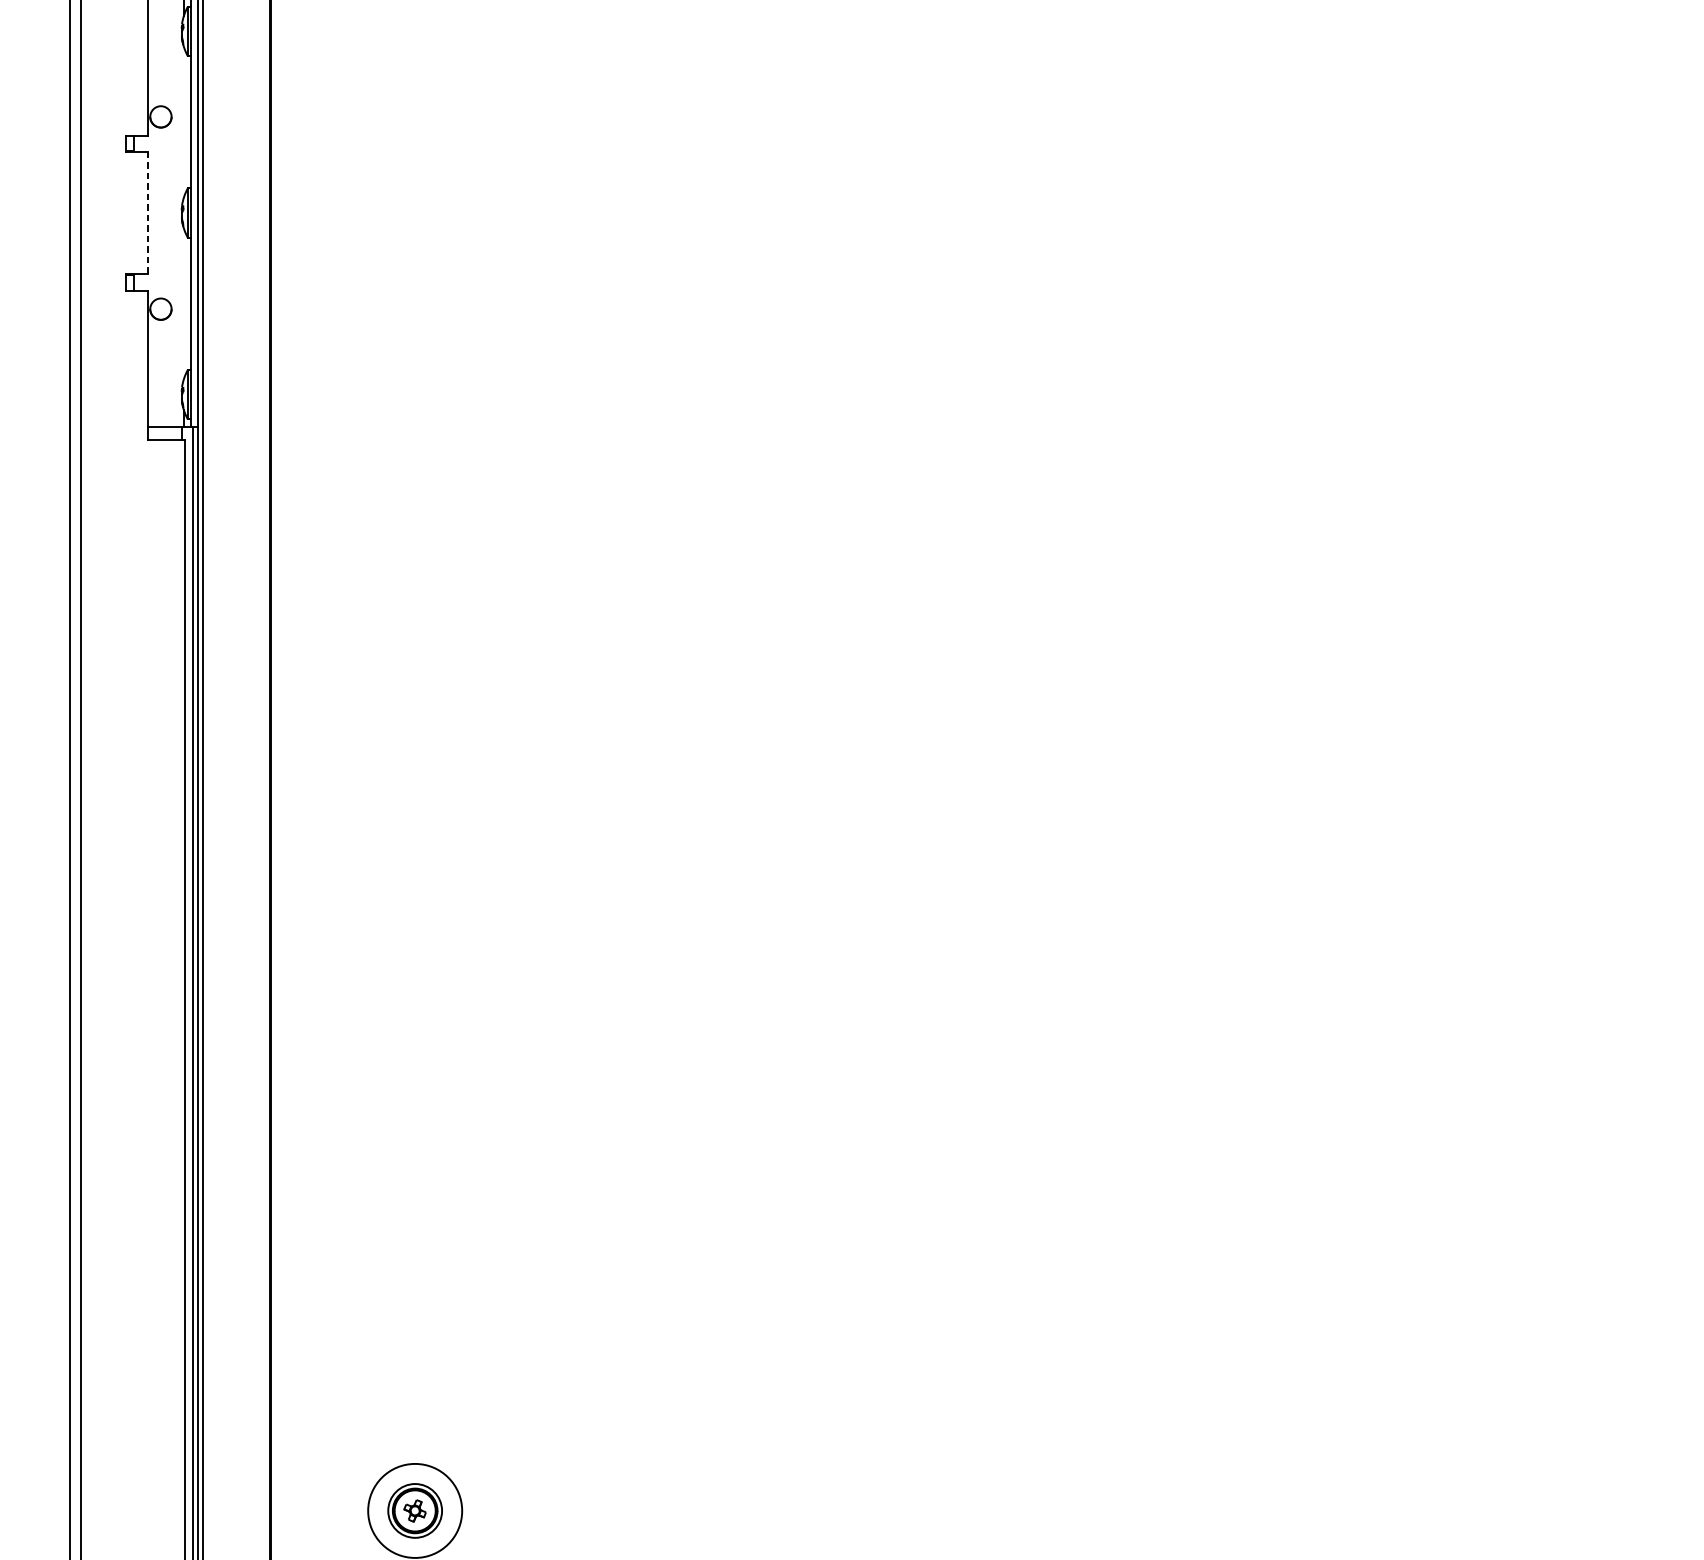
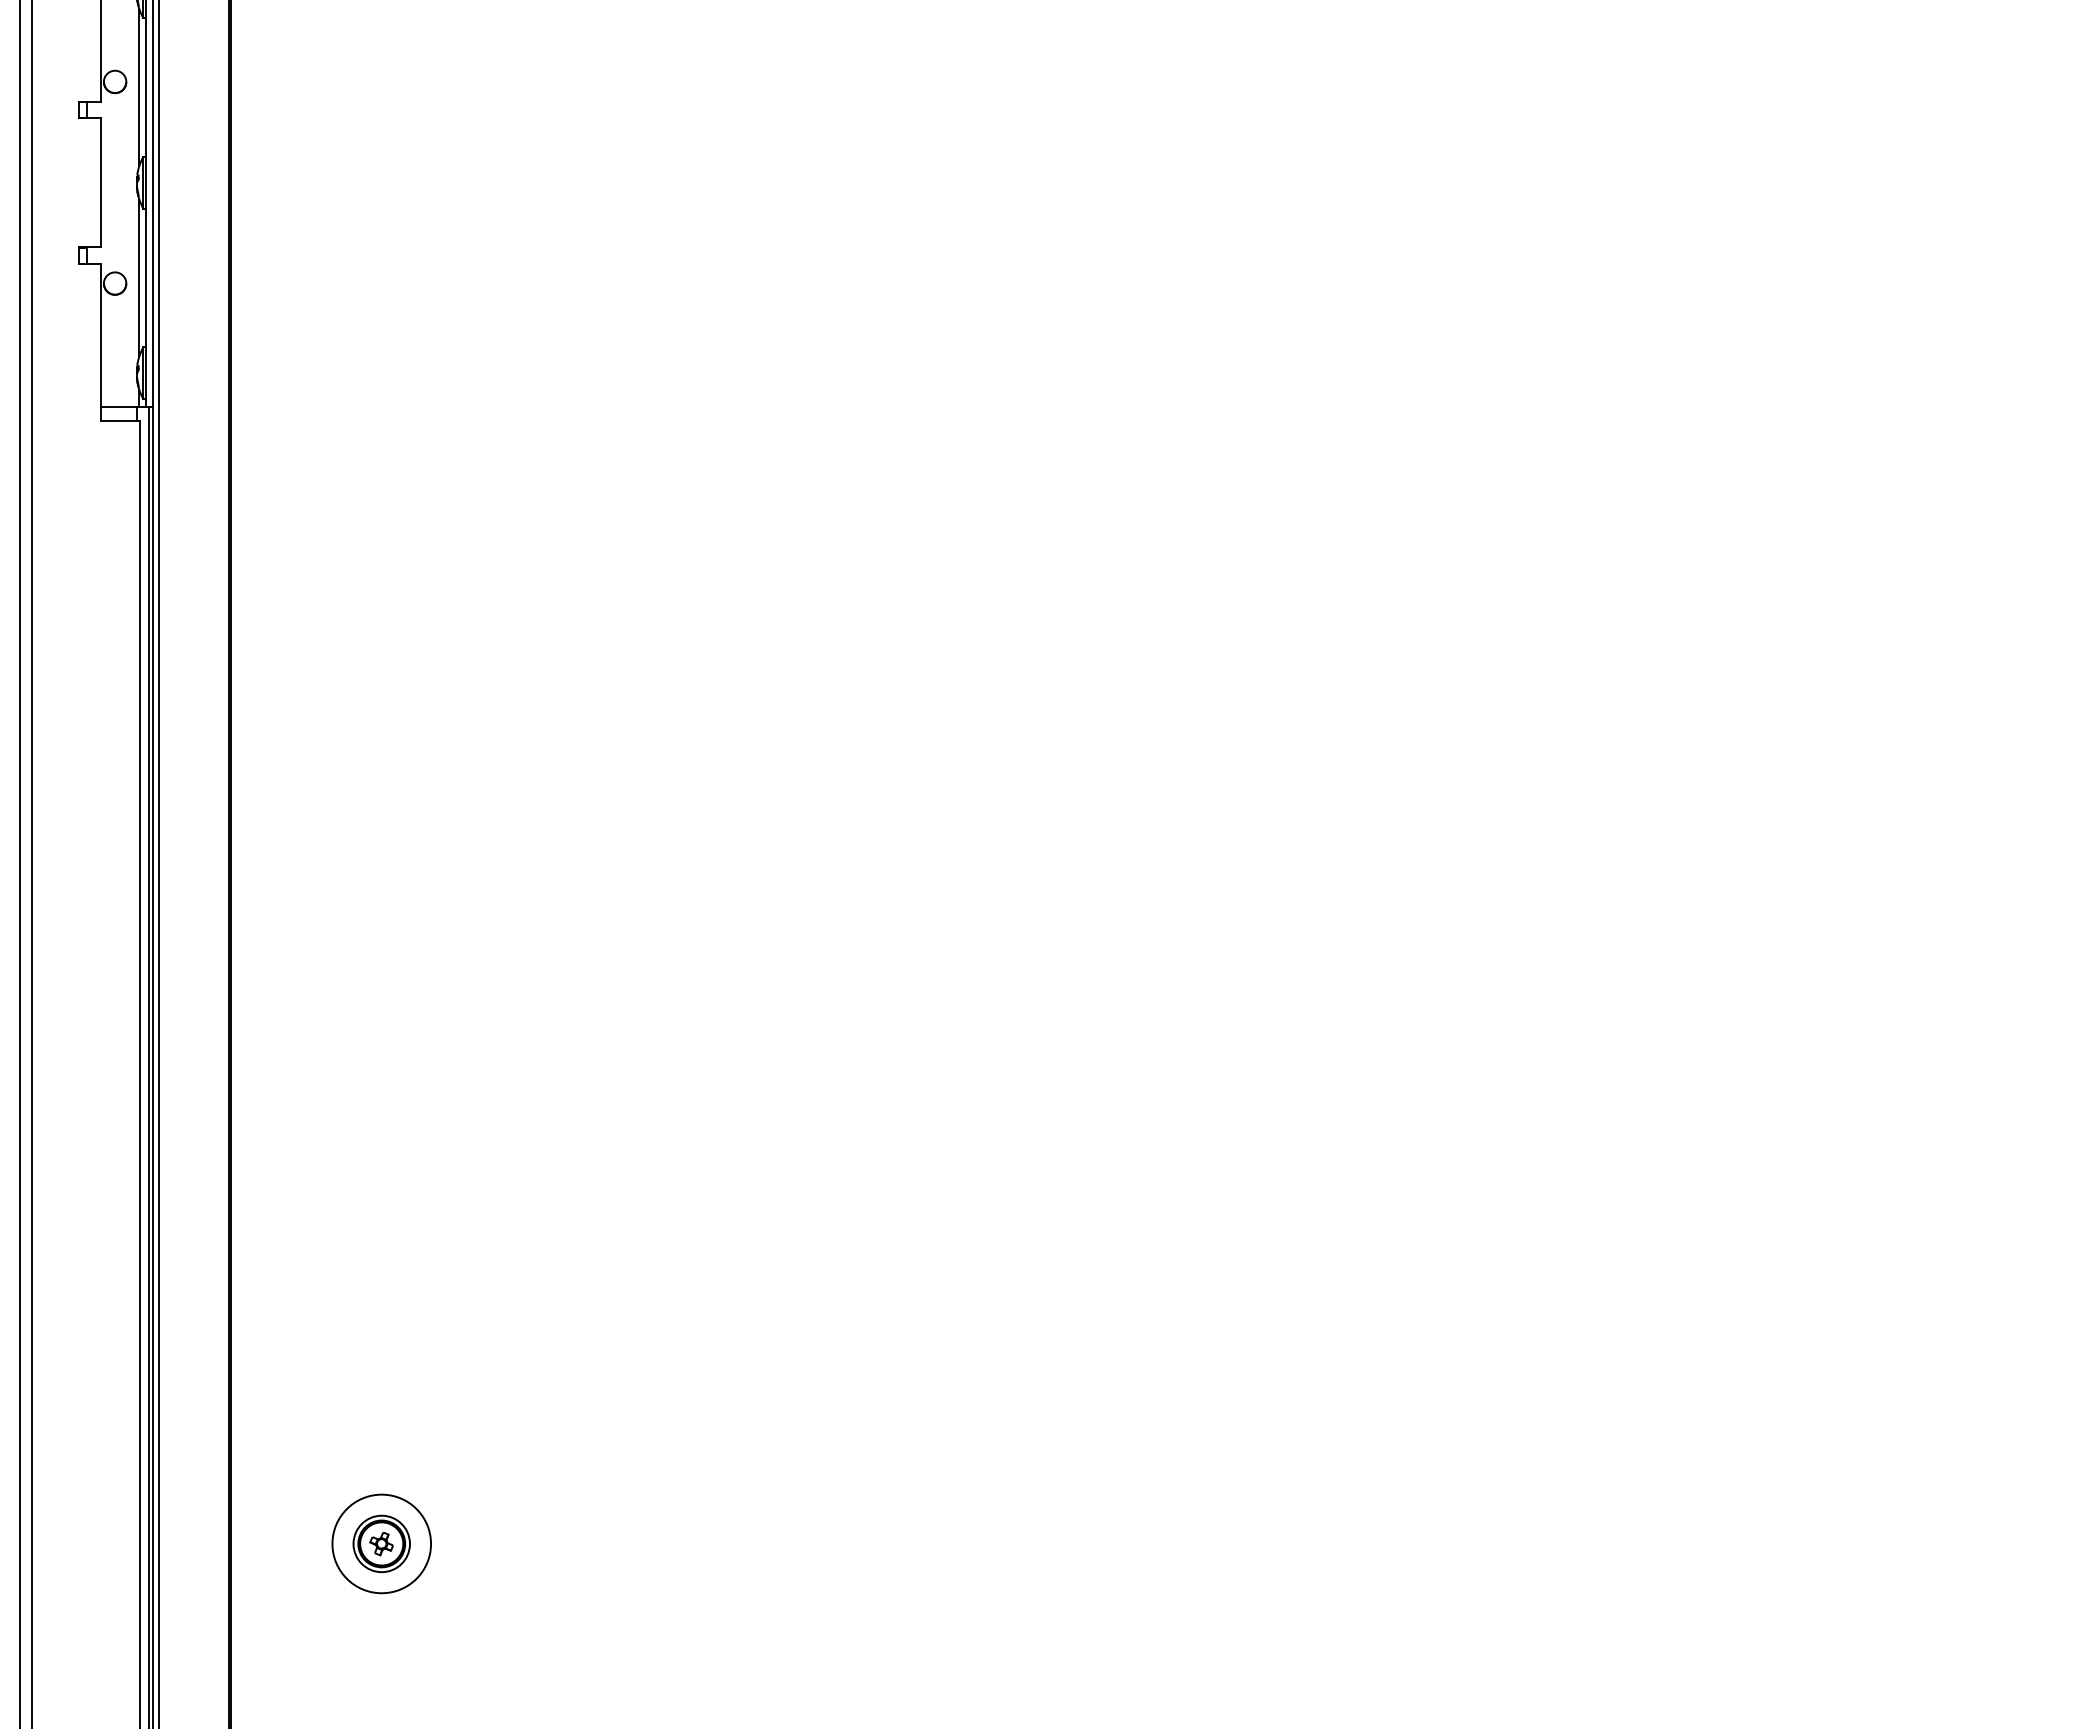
line: (184, 122) -> (139, 87), added
line: (147, 213) -> (101, 183), dashed -> solid
line: (184, 303) -> (139, 277), added

